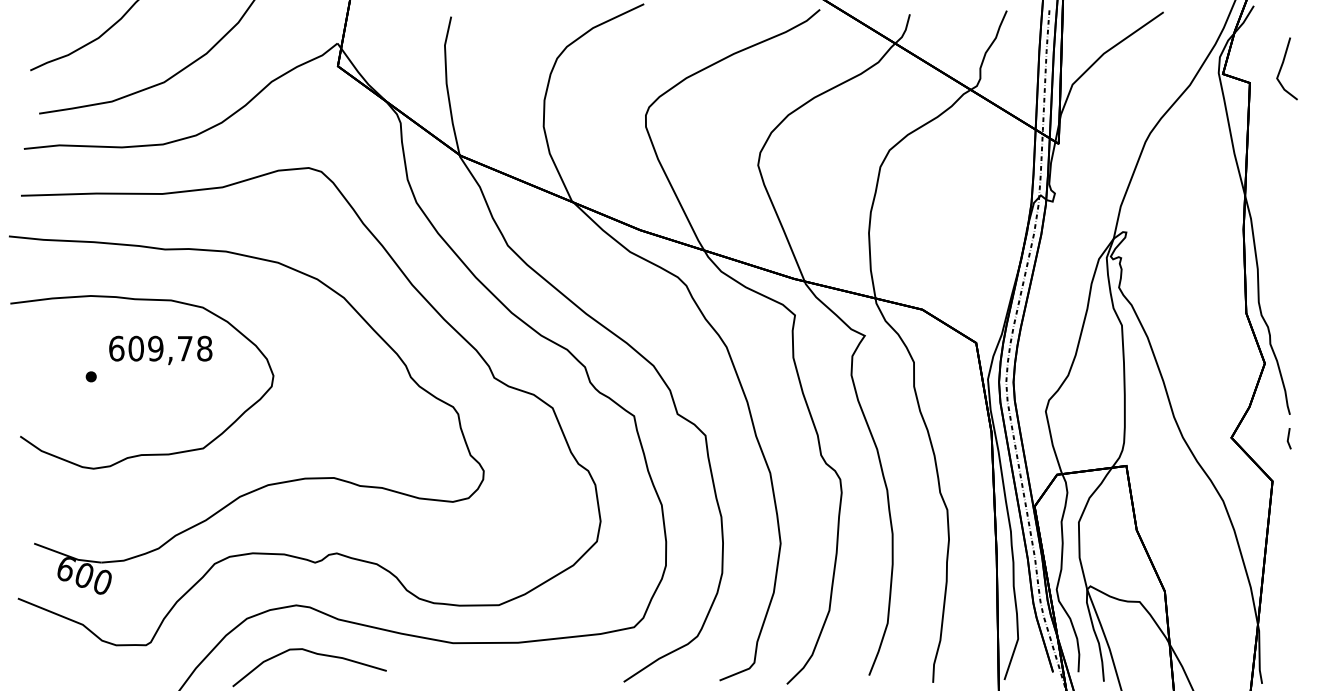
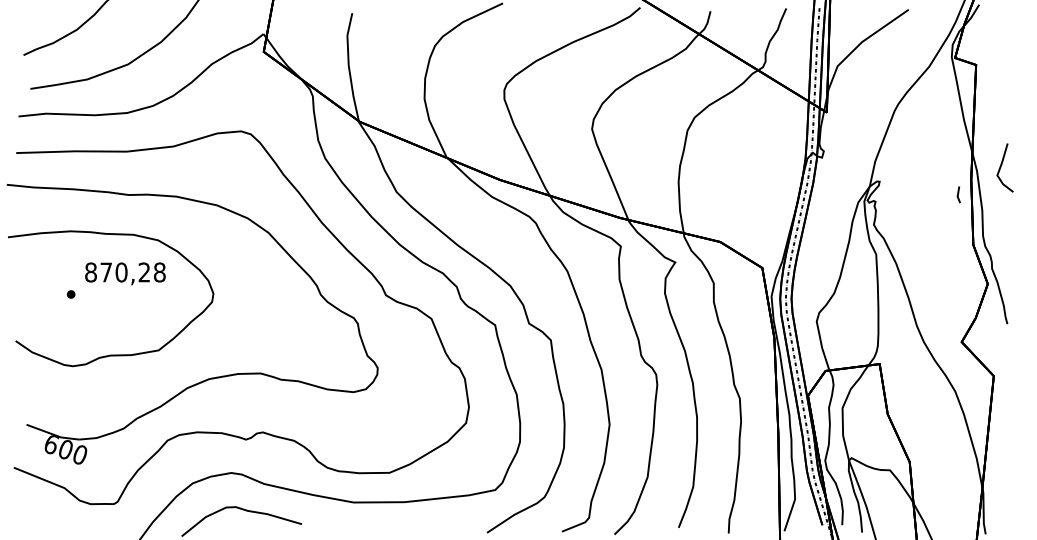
line: (1282, 68) -> (1001, 167), moved
text: (150, 348) -> (117, 272), 609,78 -> 870,28
line: (1288, 438) -> (958, 194), moved

